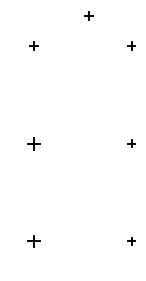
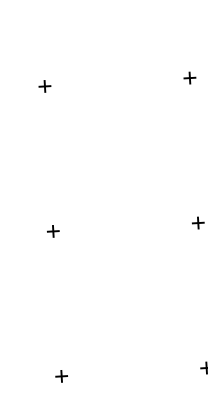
part: (88, 15) -> (123, 36), removed
part: (33, 143) -> (52, 231), size x0.62
part: (33, 241) -> (61, 376), size x0.62

